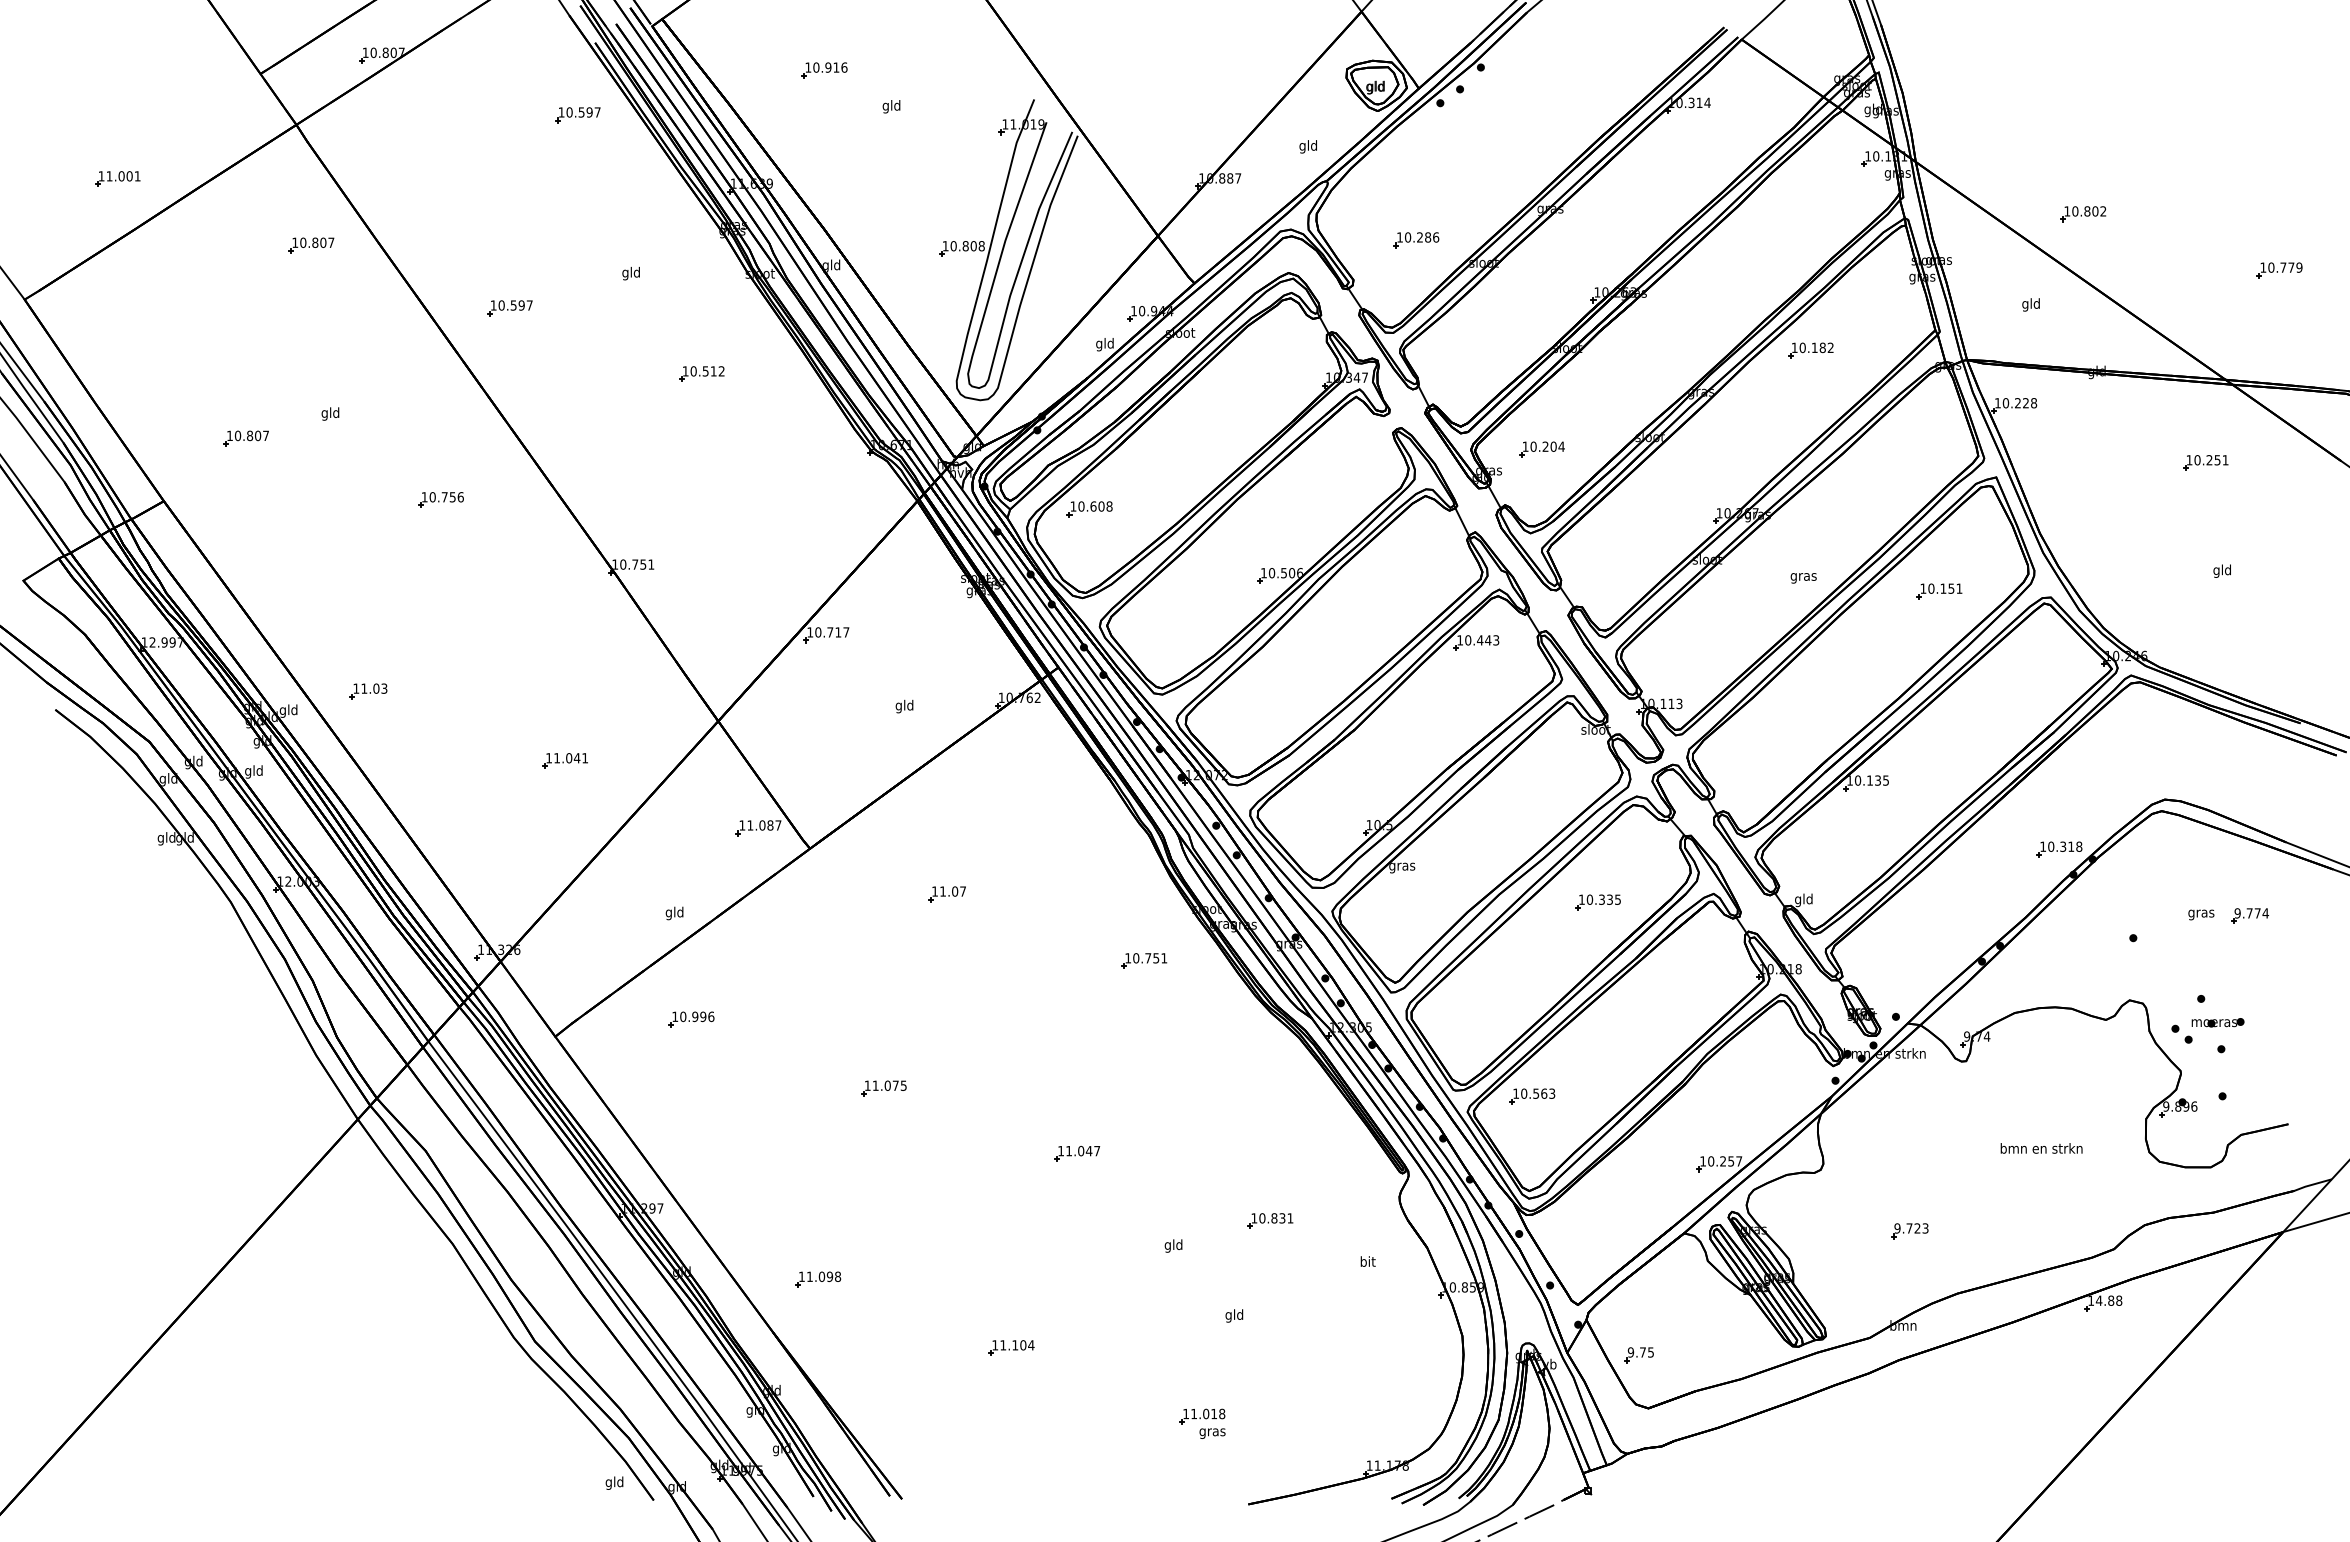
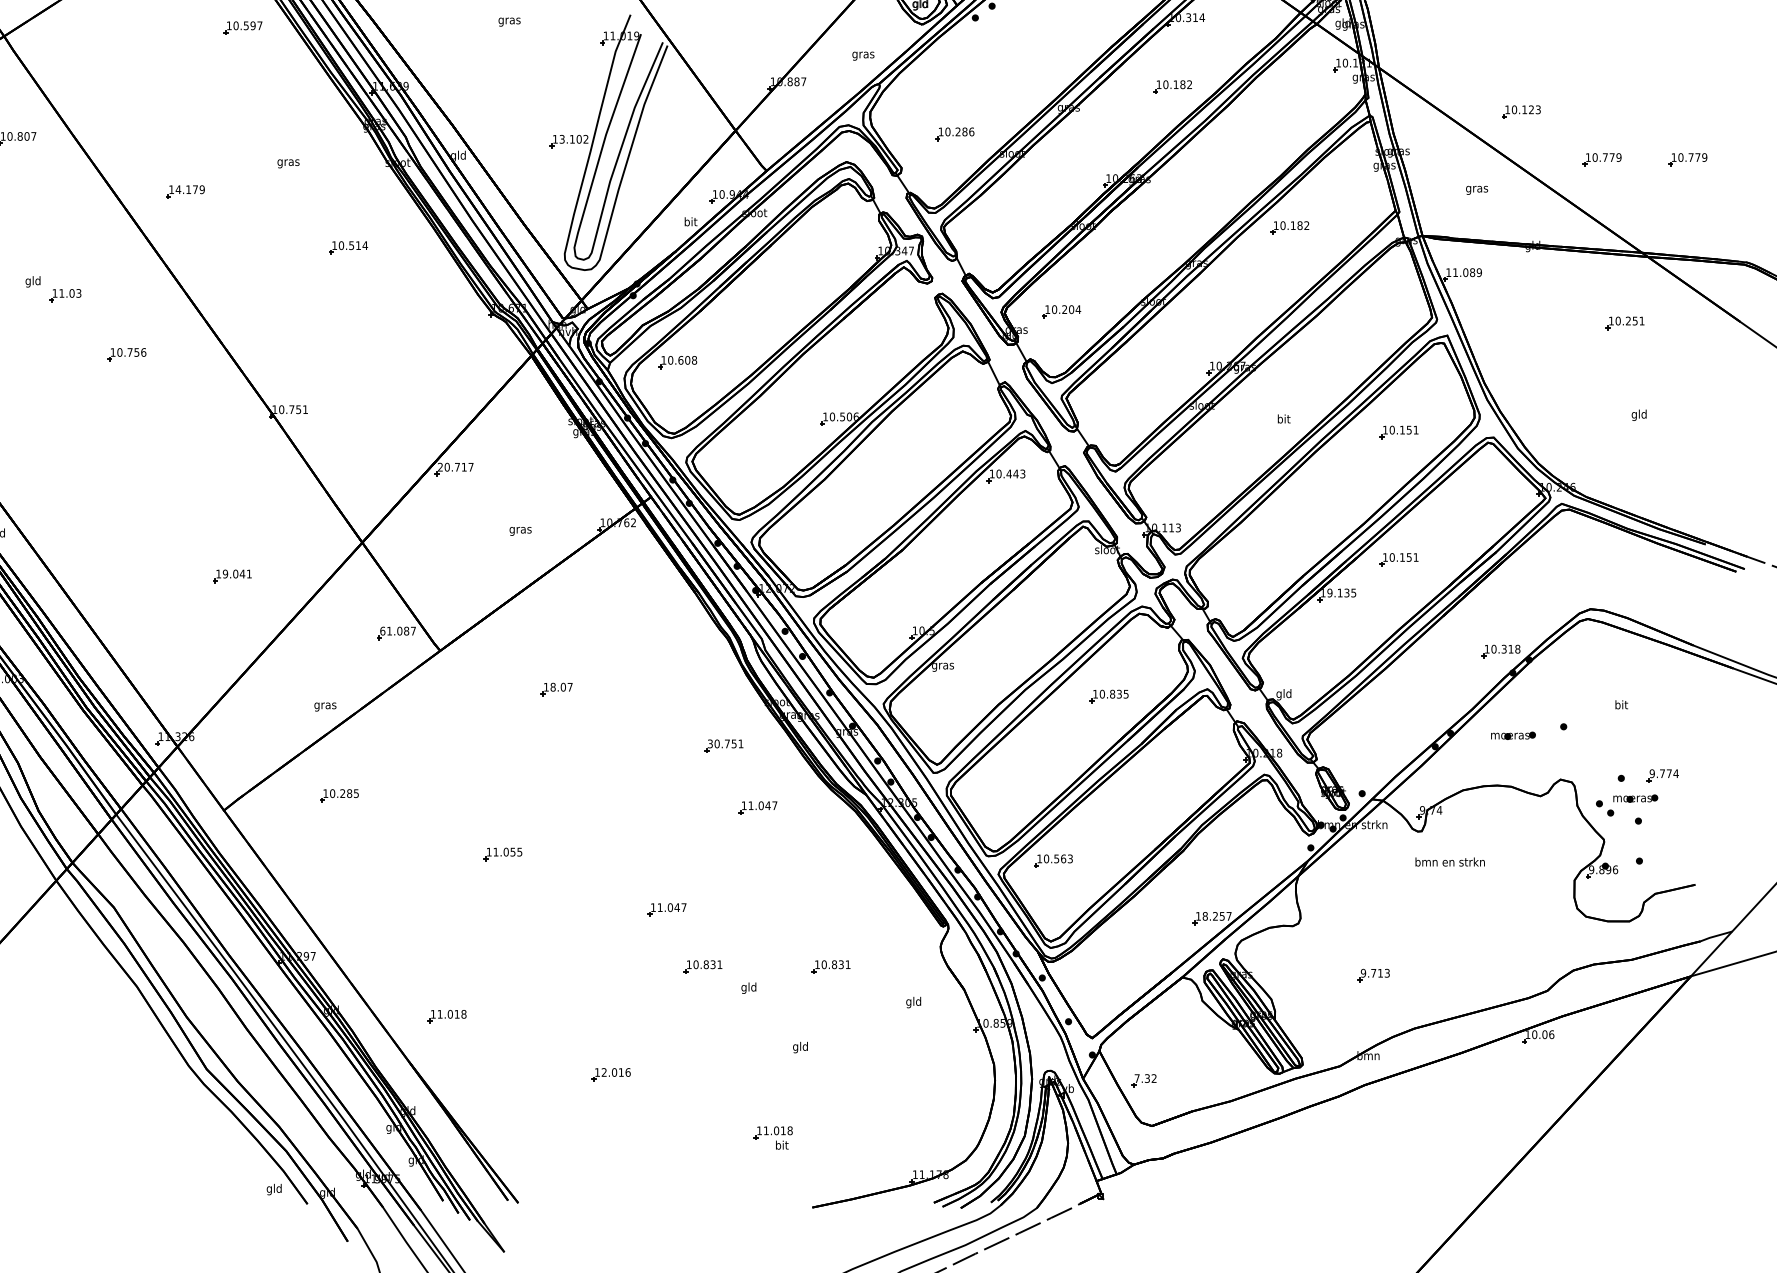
text: (891, 106) -> (509, 20), gld -> gras
text: (1308, 146) -> (863, 54), gld -> gras
part: (1672, 184) -> (1172, 86), added
text: (2095, 211) -> (1531, 109), 10.802 -> 10.123
text: (967, 246) -> (573, 139), 10.808 -> 13.102
part: (2178, 270) -> (1602, 159), added
text: (631, 273) -> (288, 162), gld -> gras
text: (2031, 304) -> (1477, 188), gld -> gras
text: (515, 305) -> (190, 189), 10.597 -> 14.179
text: (1104, 344) -> (690, 222), gld -> bit
text: (721, 371) -> (365, 245), 10.512 -> 10.514
text: (2019, 403) -> (1467, 272), 10.228 -> 11.089
text: (1803, 576) -> (1283, 419), gras -> bit
text: (809, 632) -> (439, 467), 10.717 -> 20.717
part: (368, 691) -> (65, 295), moved
text: (904, 706) -> (520, 530), gld -> gras
part: (1939, 741) -> (1399, 559), added
text: (557, 758) -> (225, 574), 11.041 -> 19.041
text: (1857, 780) -> (1329, 592), 10.135 -> 19.135
text: (742, 825) -> (382, 631), 11.087 -> 61.087
text: (943, 891) -> (553, 687), 11.07 -> 18.07
text: (1602, 899) -> (1113, 694), 10.335 -> 10.835
text: (674, 913) -> (325, 705), gld -> gras
text: (2201, 913) -> (1621, 705), gras -> bit
part: (2249, 915) -> (1662, 775), moved
part: (2073, 948) -> (1512, 735), added
text: (1128, 958) -> (710, 744), 10.751 -> 30.751
text: (703, 1016) -> (349, 793), 10.996 -> 10.285
part: (1184, 1033) -> (758, 807), added
text: (895, 1085) -> (512, 851), 11.075 -> 11.055
text: (2041, 1148) -> (1450, 862), moved
text: (1711, 1161) -> (1205, 916), 10.257 -> 18.257
part: (1119, 1220) -> (702, 966), added
text: (1917, 1228) -> (1380, 973), 9.723 -> 9.713
text: (1367, 1262) -> (913, 1002), bit -> gld
text: (829, 1276) -> (456, 1014), 11.098 -> 11.018
text: (2108, 1300) -> (1542, 1034), 14.88 -> 10.06
text: (1017, 1345) -> (616, 1072), 11.104 -> 12.016
text: (1640, 1352) -> (1145, 1078), 9.75 -> 7.32
text: (1212, 1431) -> (781, 1145), gras -> bit

